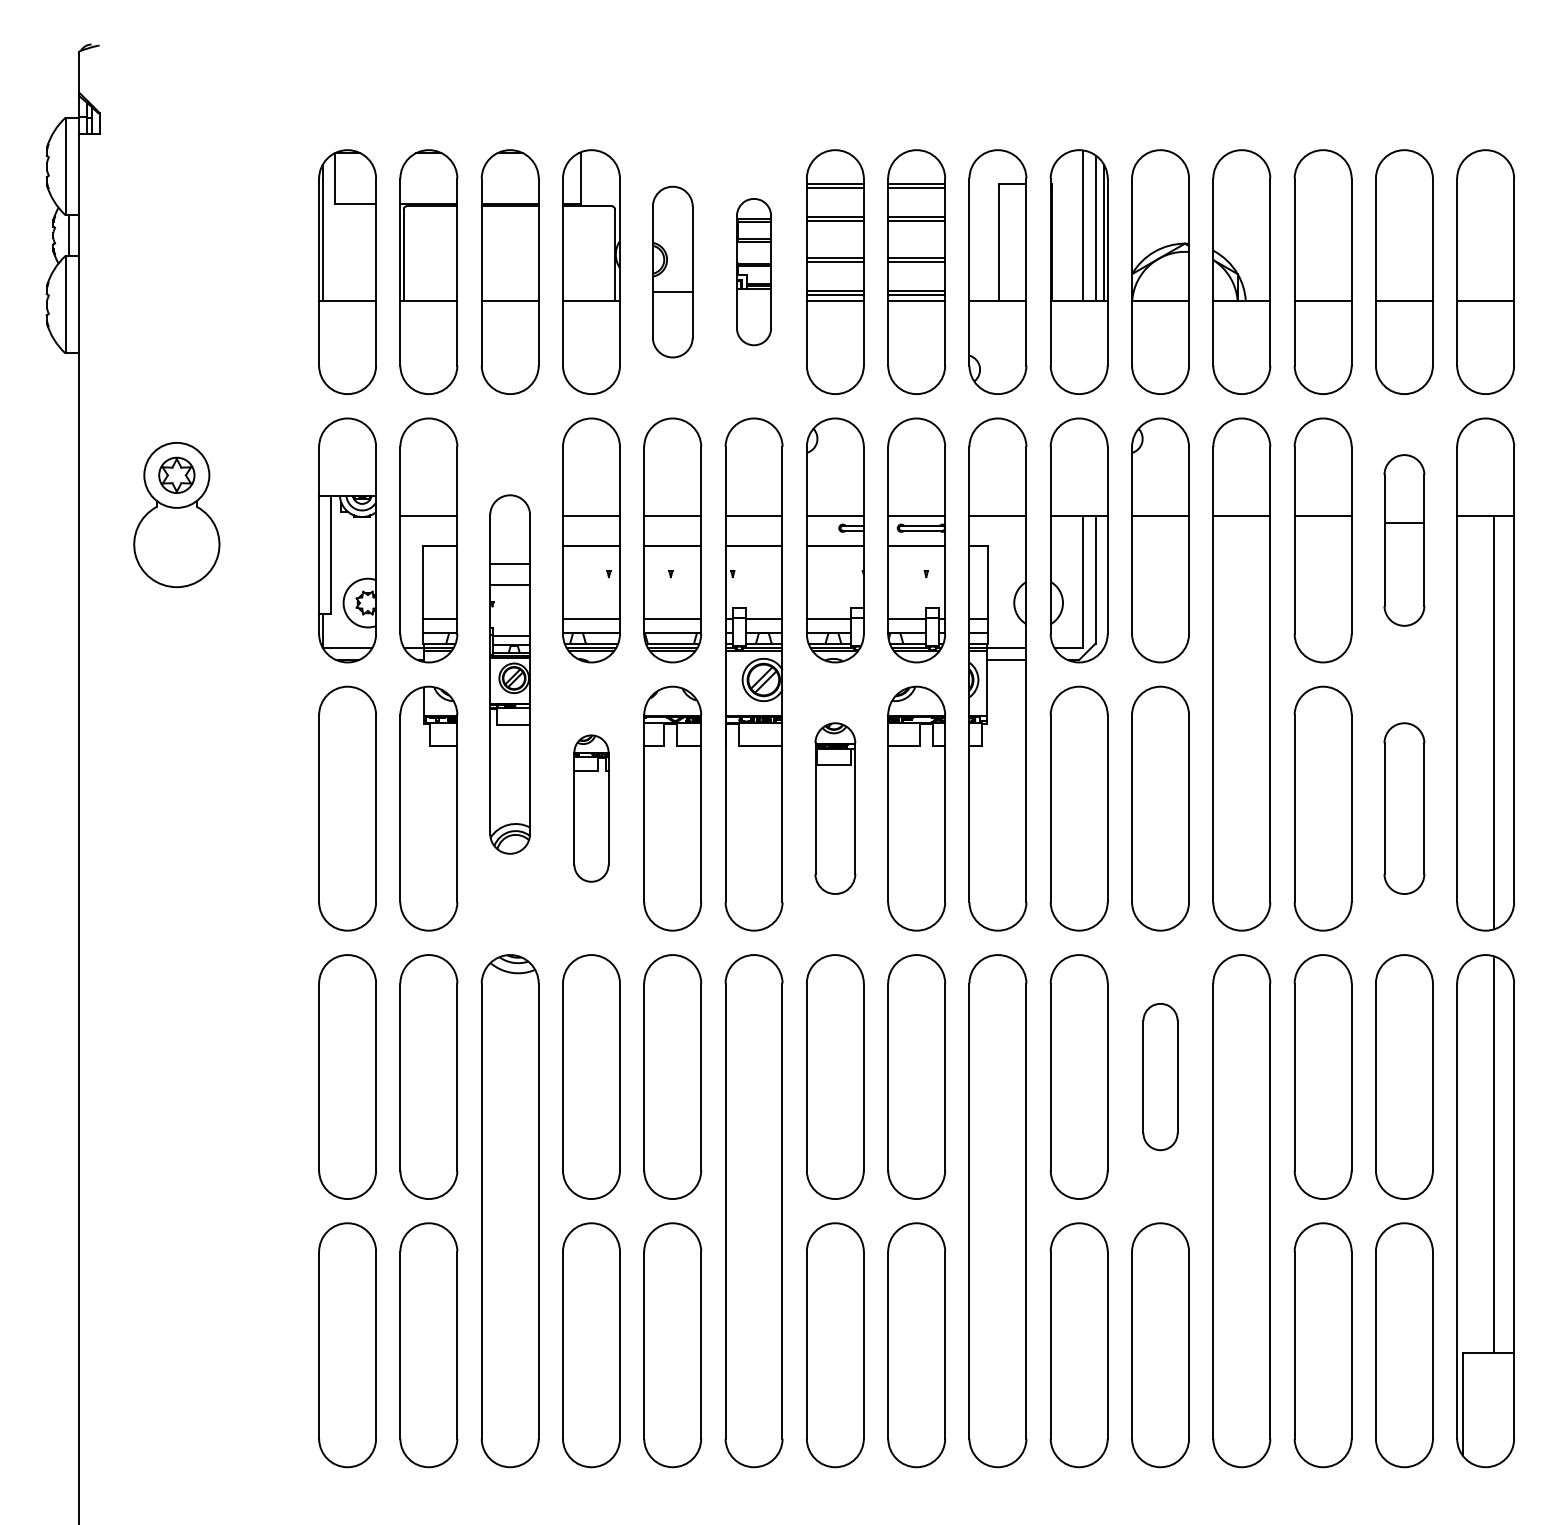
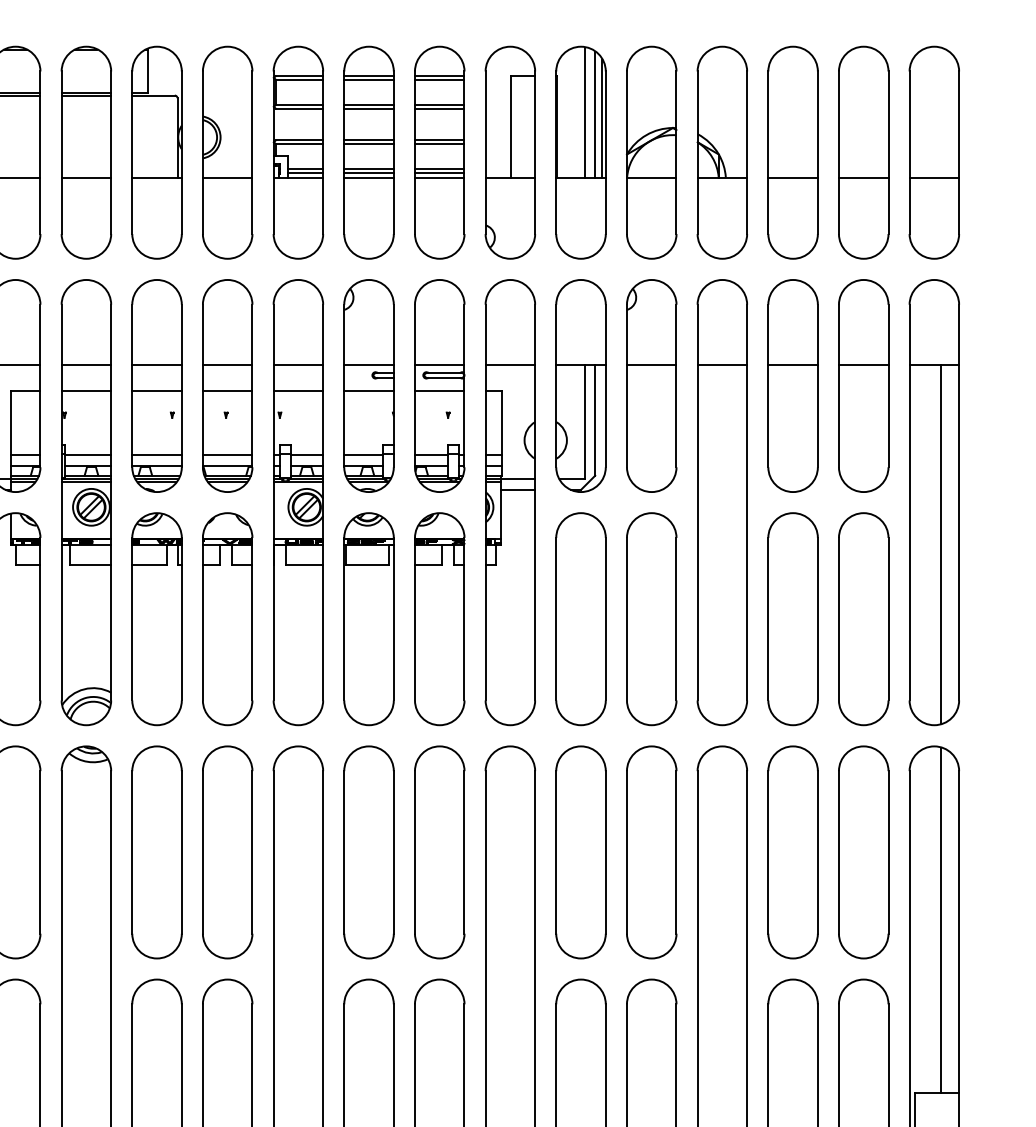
part: (672, 271) -> (227, 152), size x1.43
part: (753, 271) -> (297, 152), size x1.67
part: (1404, 540) -> (863, 386), size x1.43
part: (509, 674) -> (85, 502), size x1.43
part: (591, 808) -> (157, 619), size x1.67
part: (835, 808) -> (369, 619), size x1.43
part: (1404, 808) -> (863, 619), size x1.43
part: (1160, 1076) -> (651, 851), size x1.67

